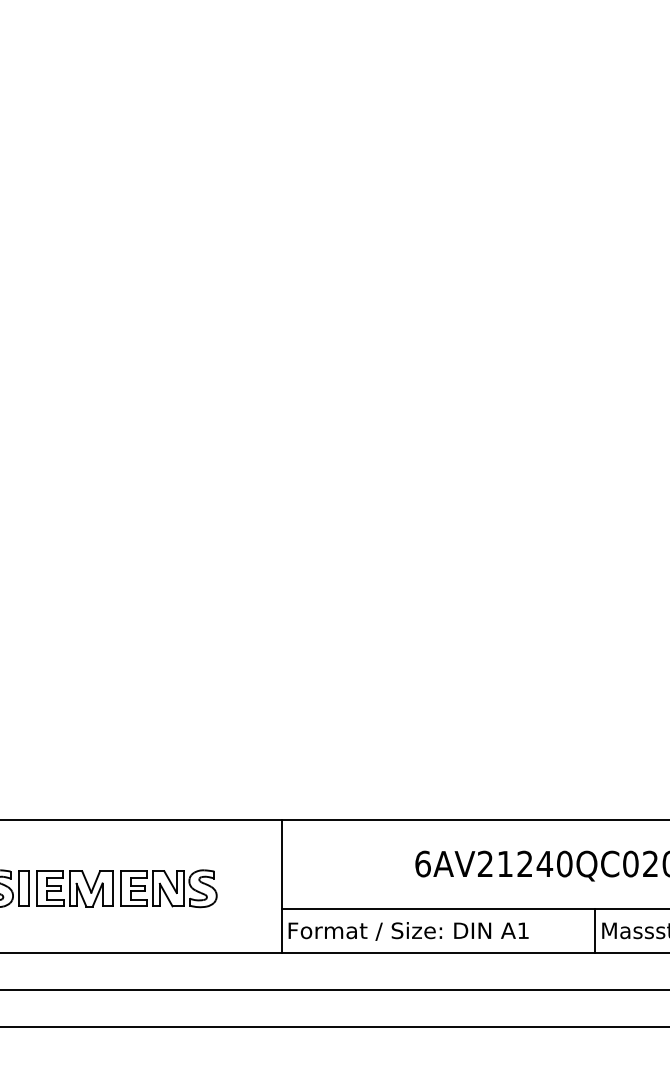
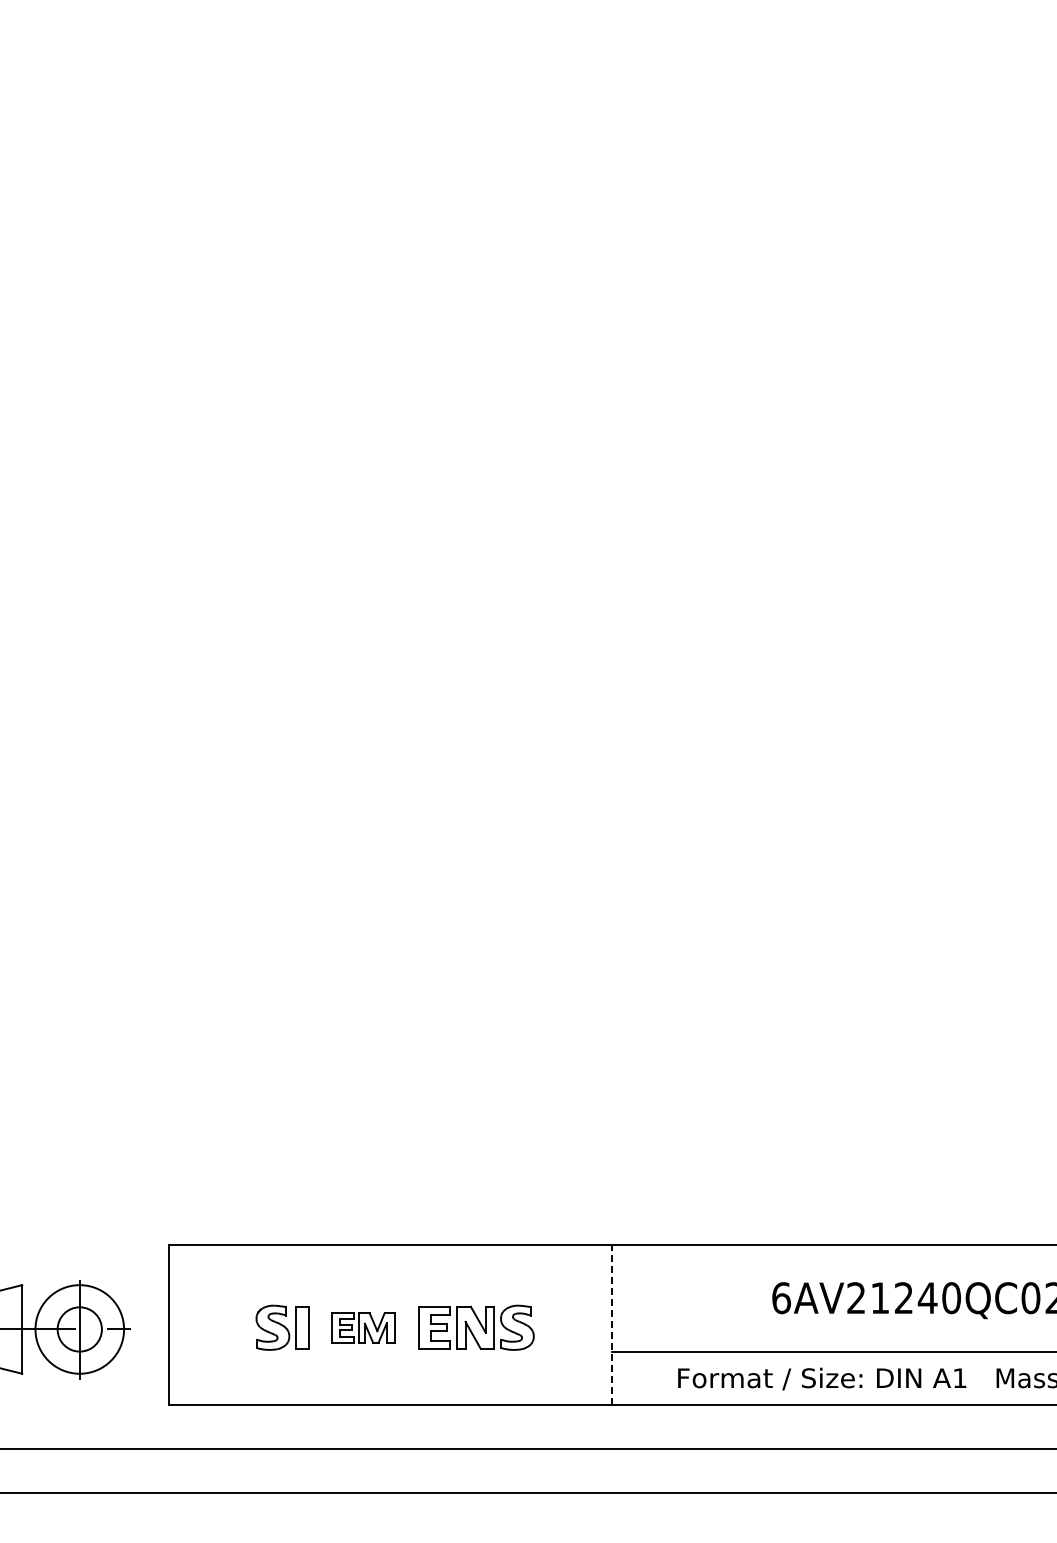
line: (281, 886) -> (611, 1325), solid -> dashed
part: (74, 888) -> (363, 1327), size x0.7
text: (408, 930) -> (822, 1378), moved
line: (595, 930) -> (988, 1377), removed

